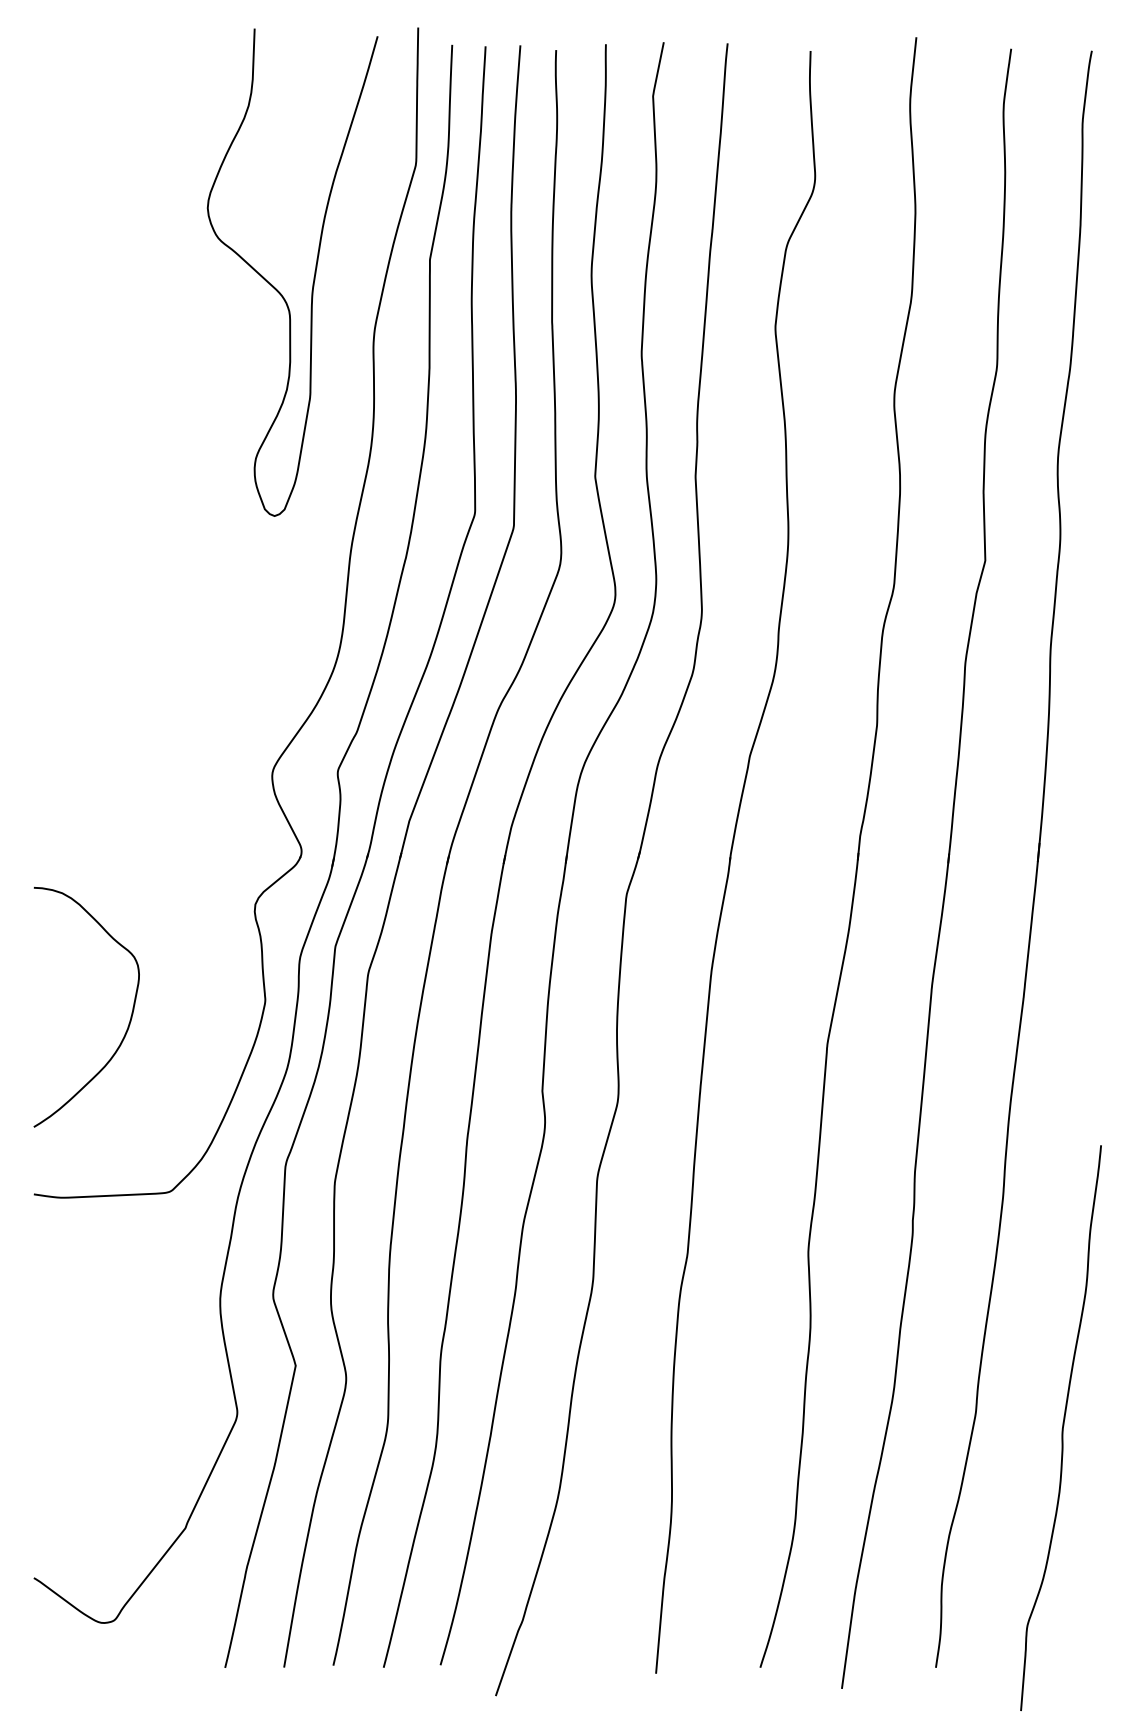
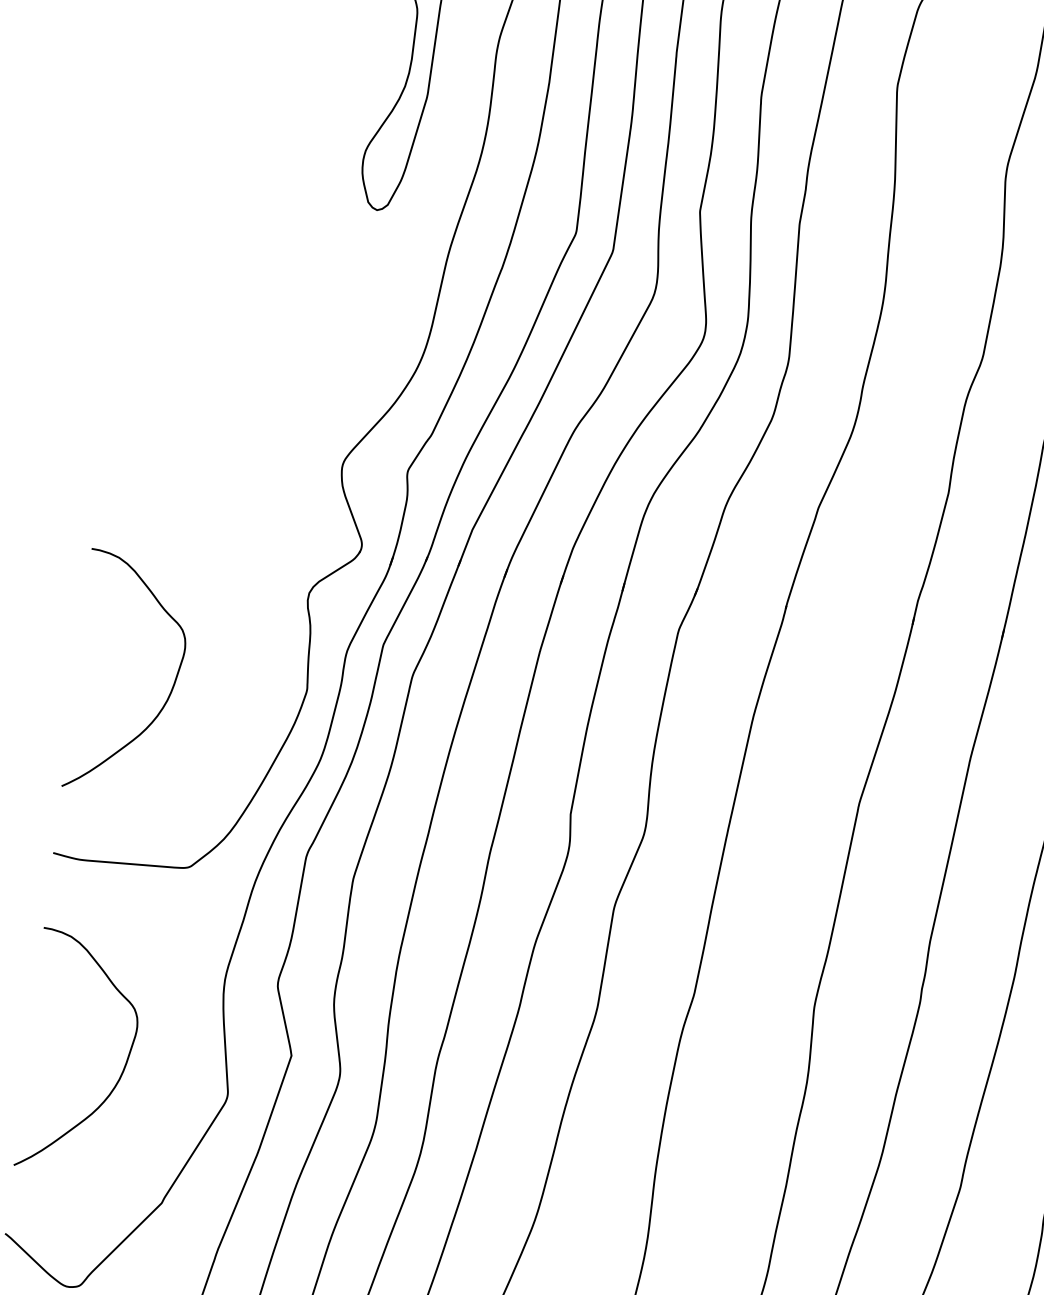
curve: (130, 1398) -> (123, 1067), added

